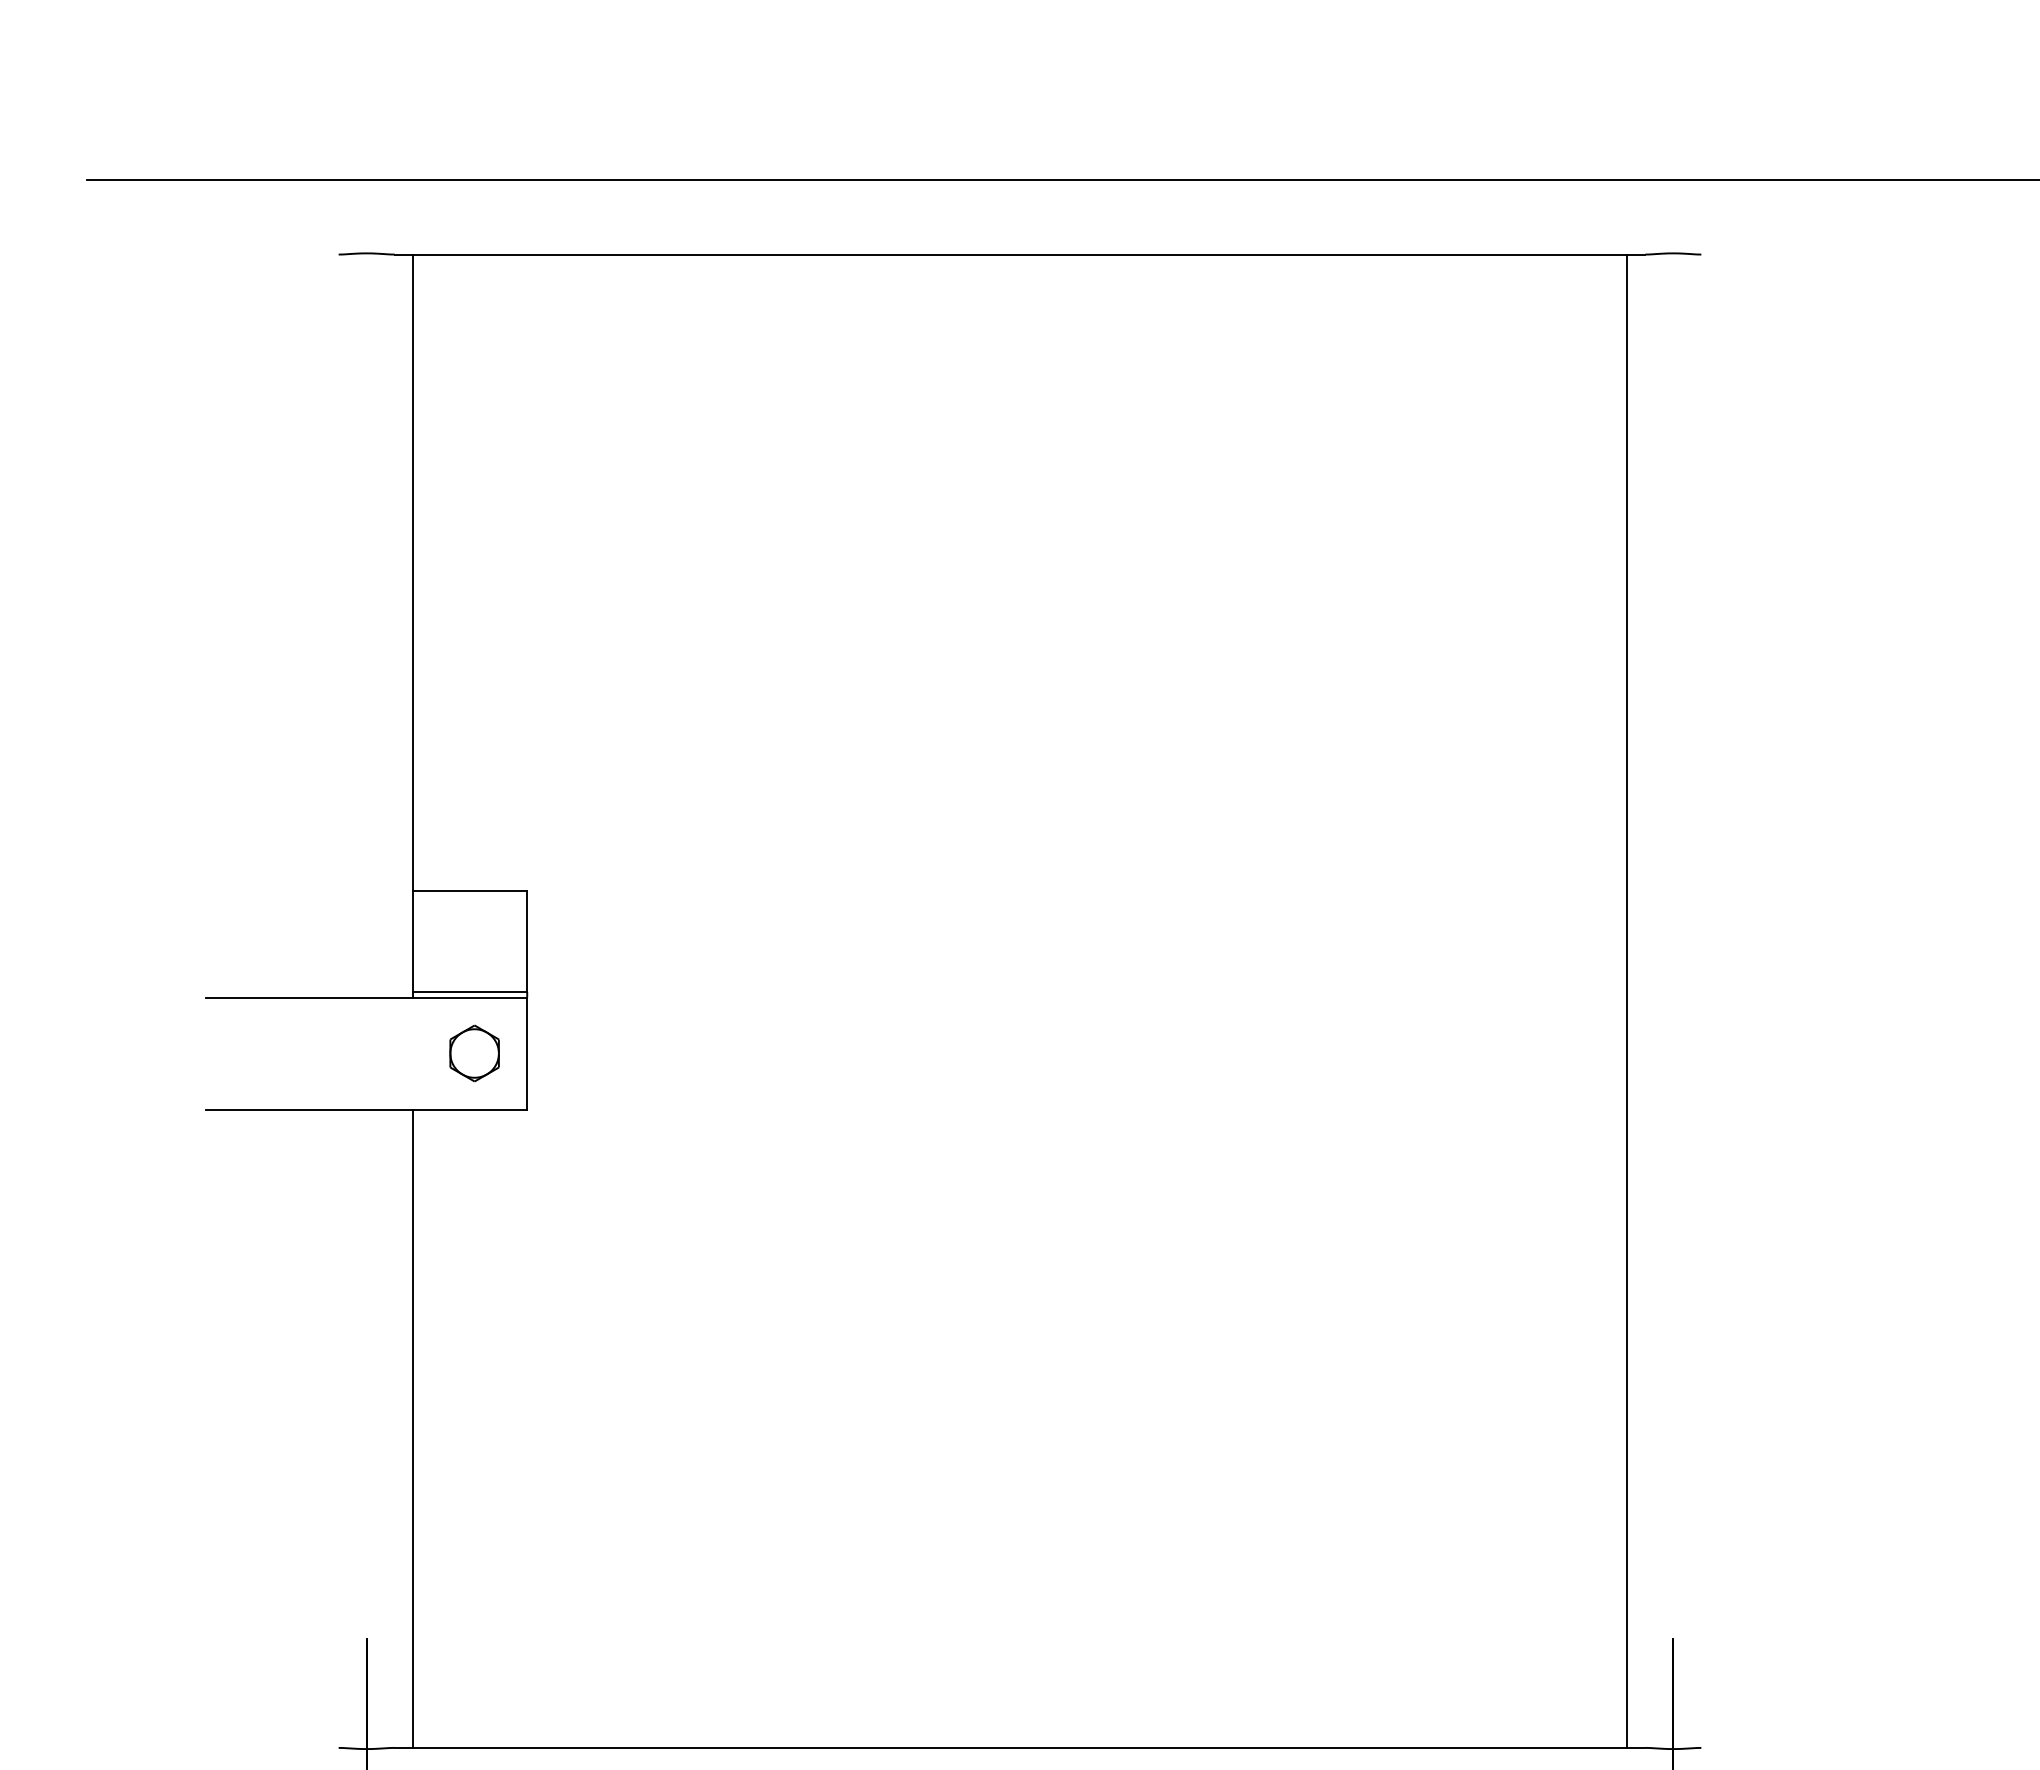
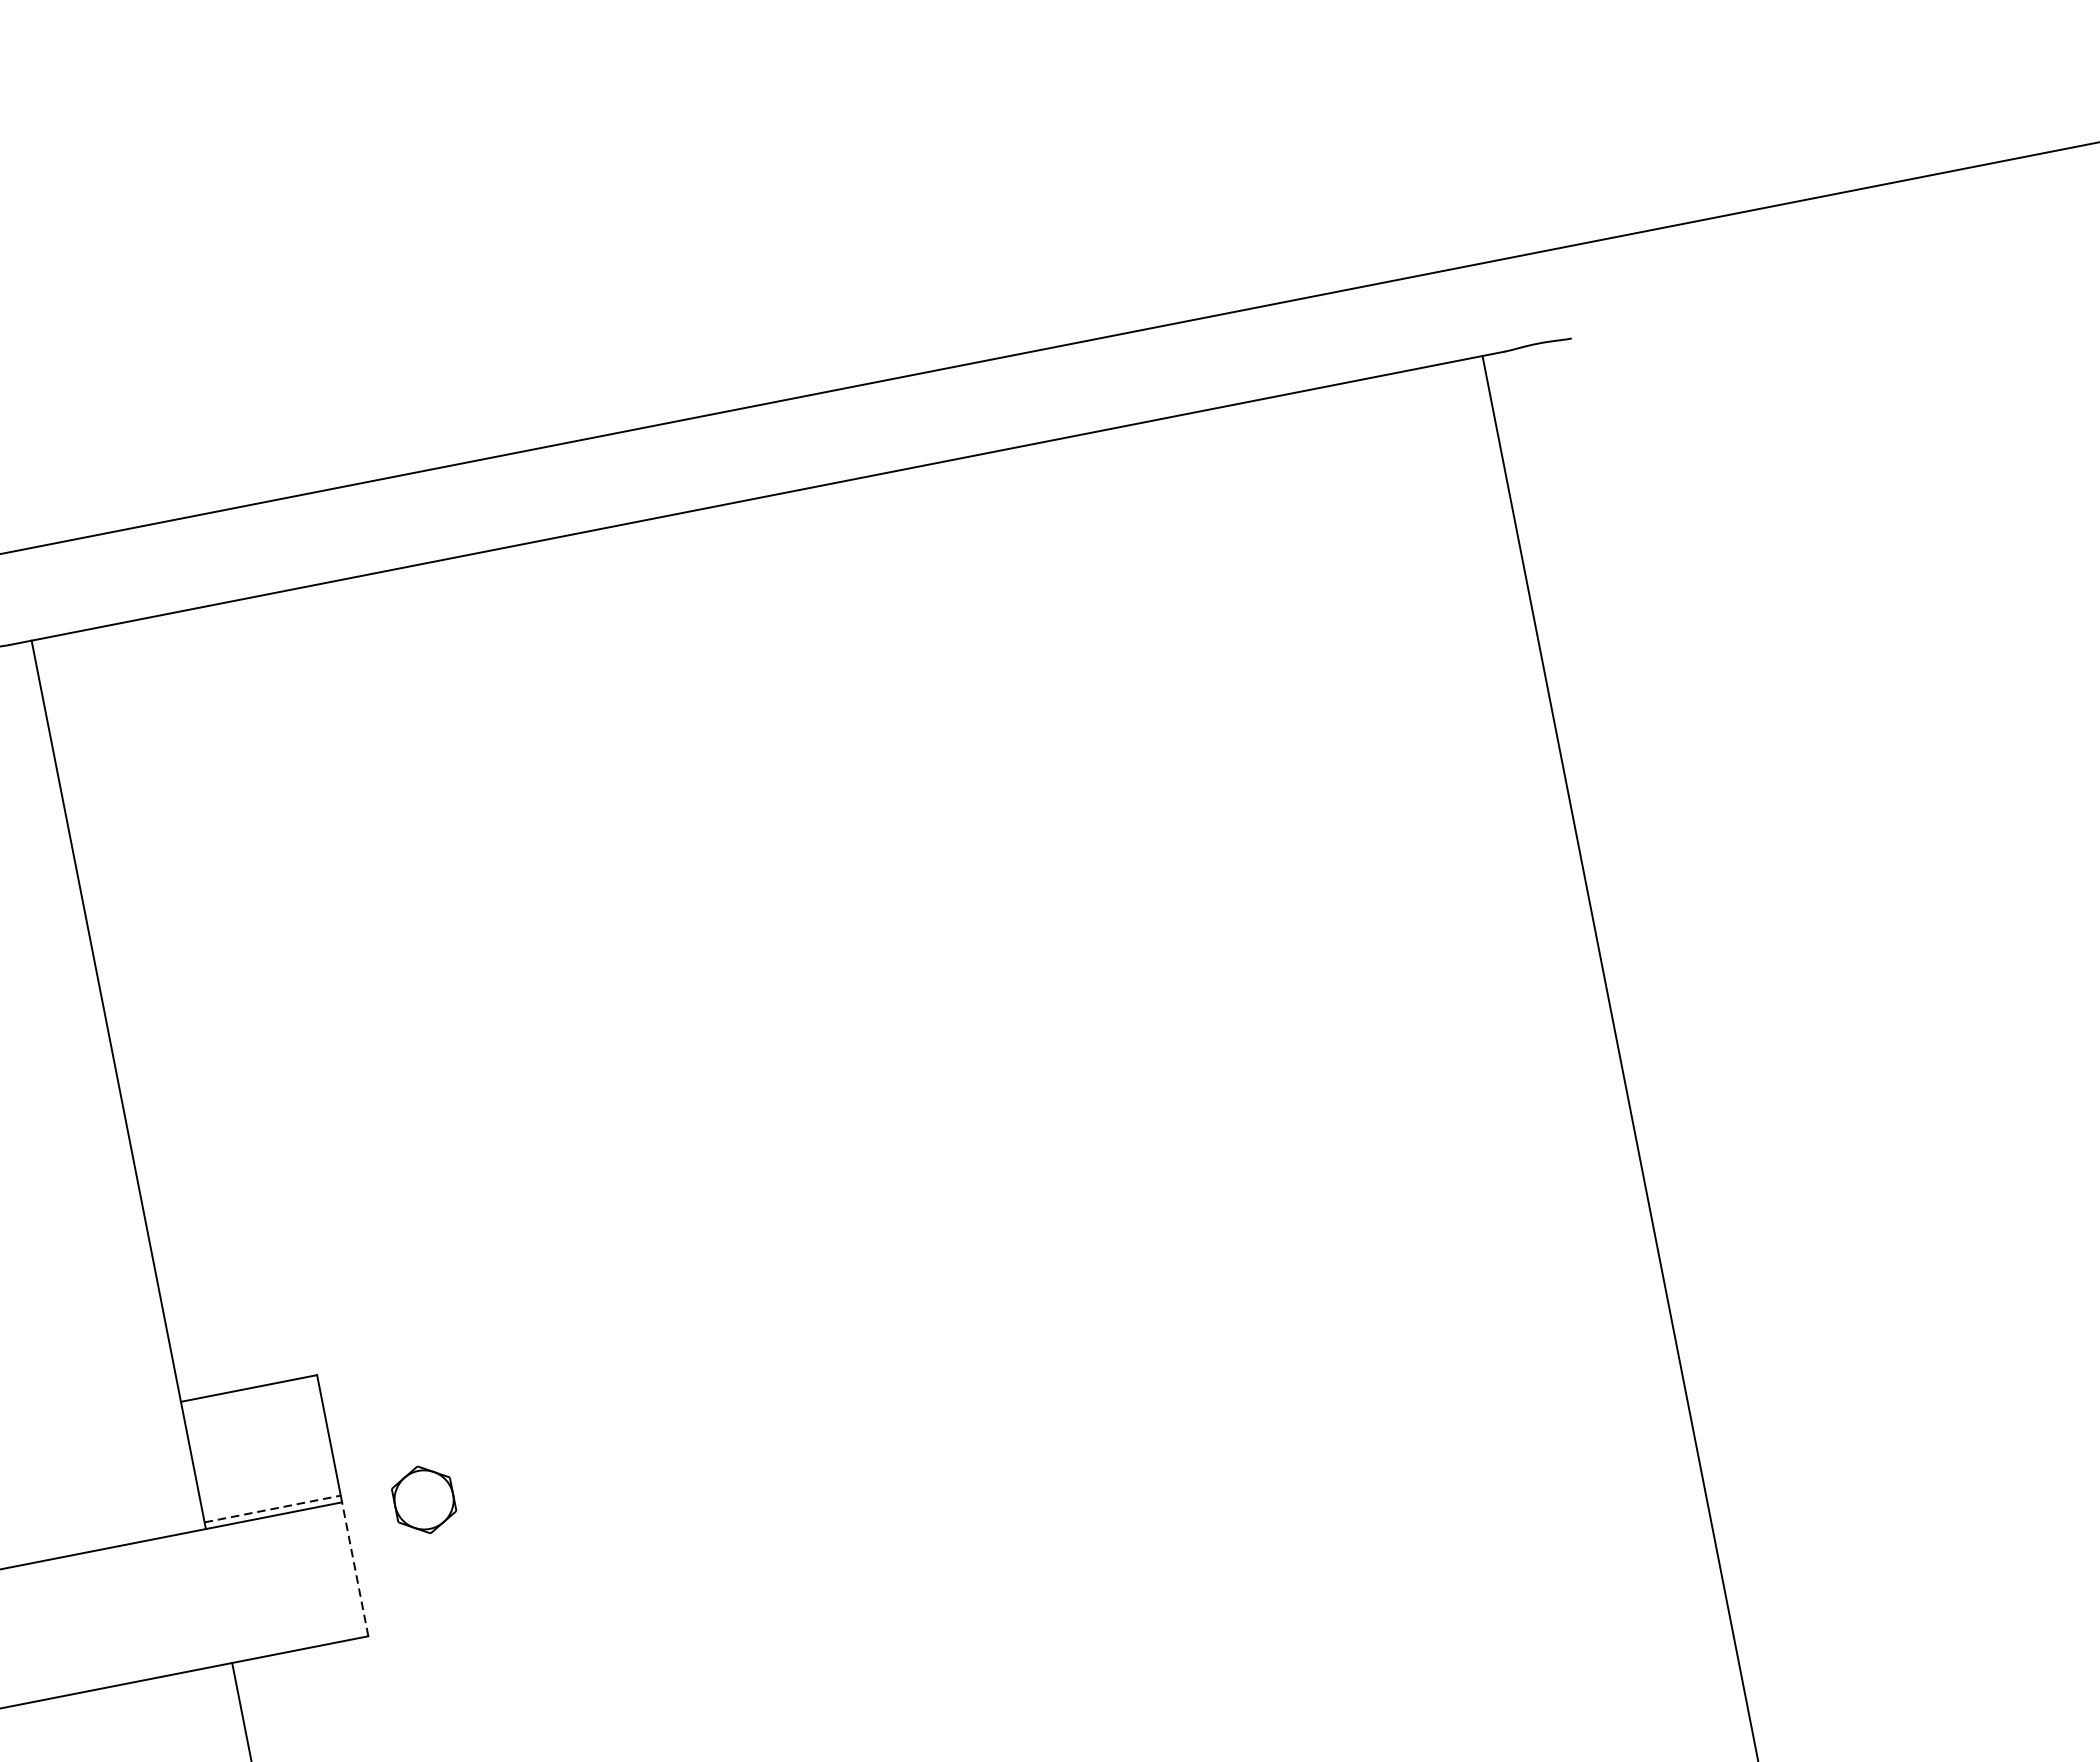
line: (470, 991) -> (272, 1508), solid -> dashed
part: (474, 1053) -> (423, 1499), moved
line: (527, 1053) -> (355, 1569), solid -> dashed

